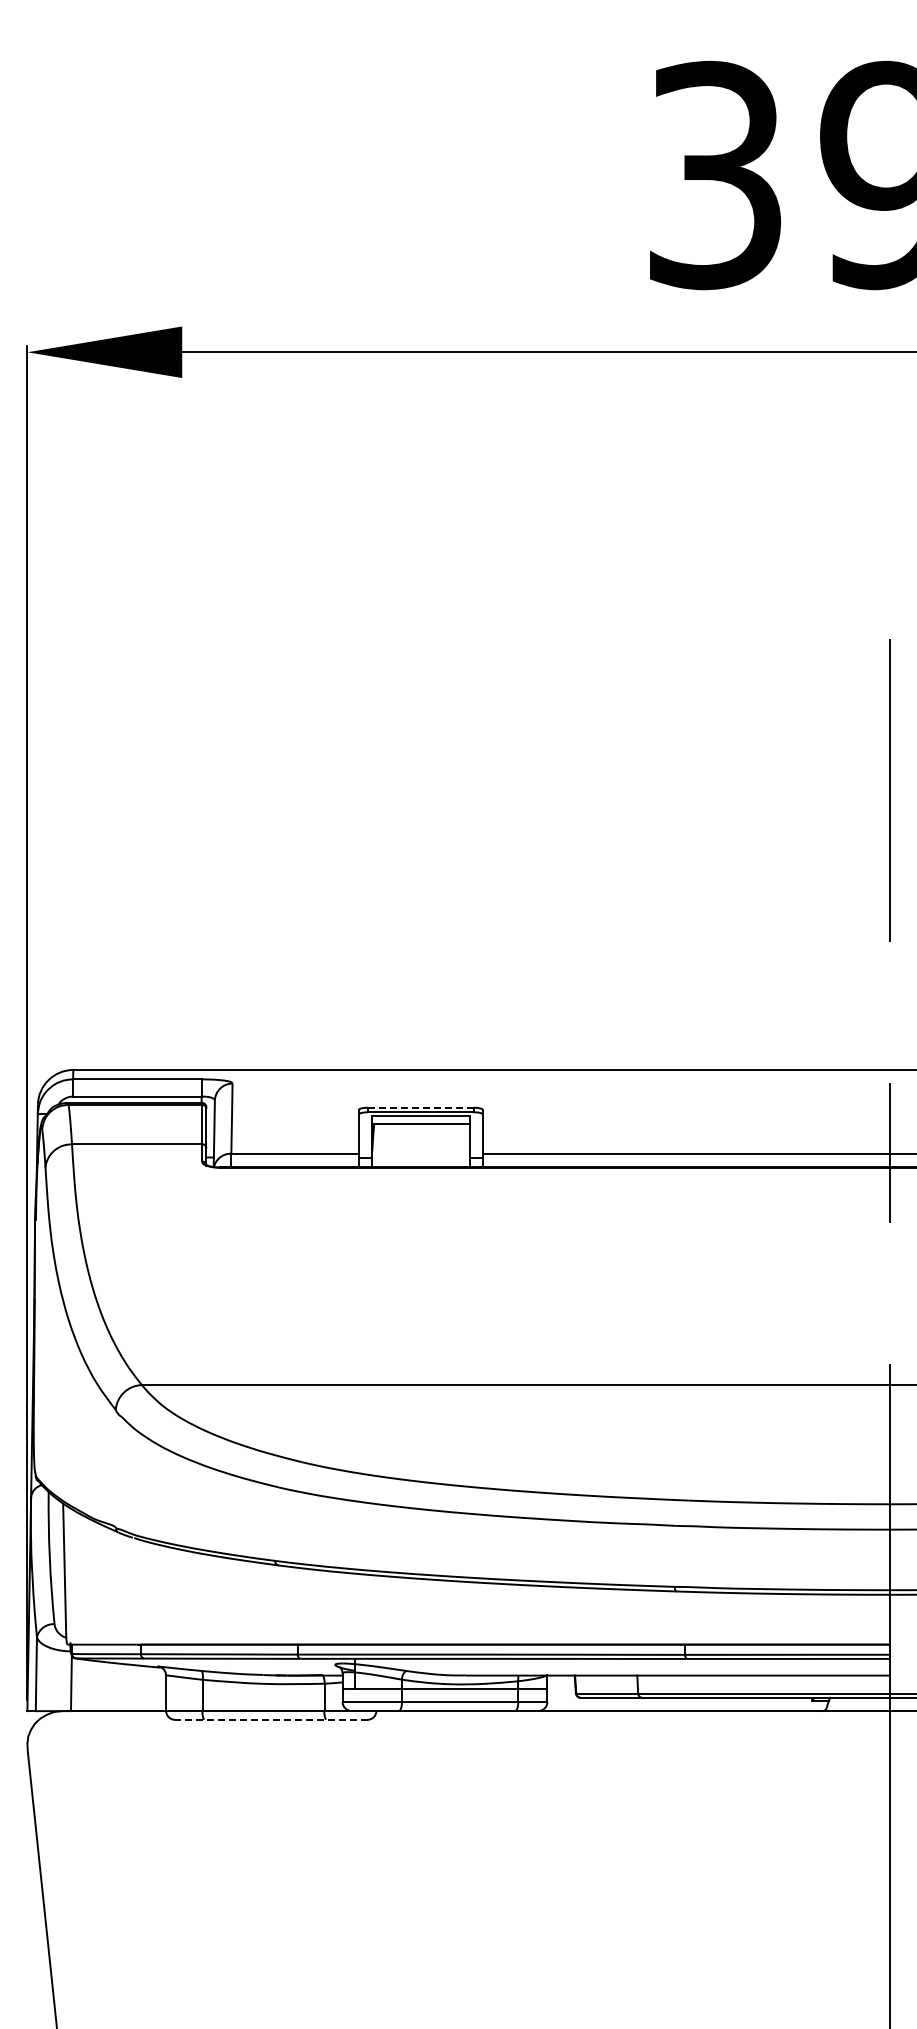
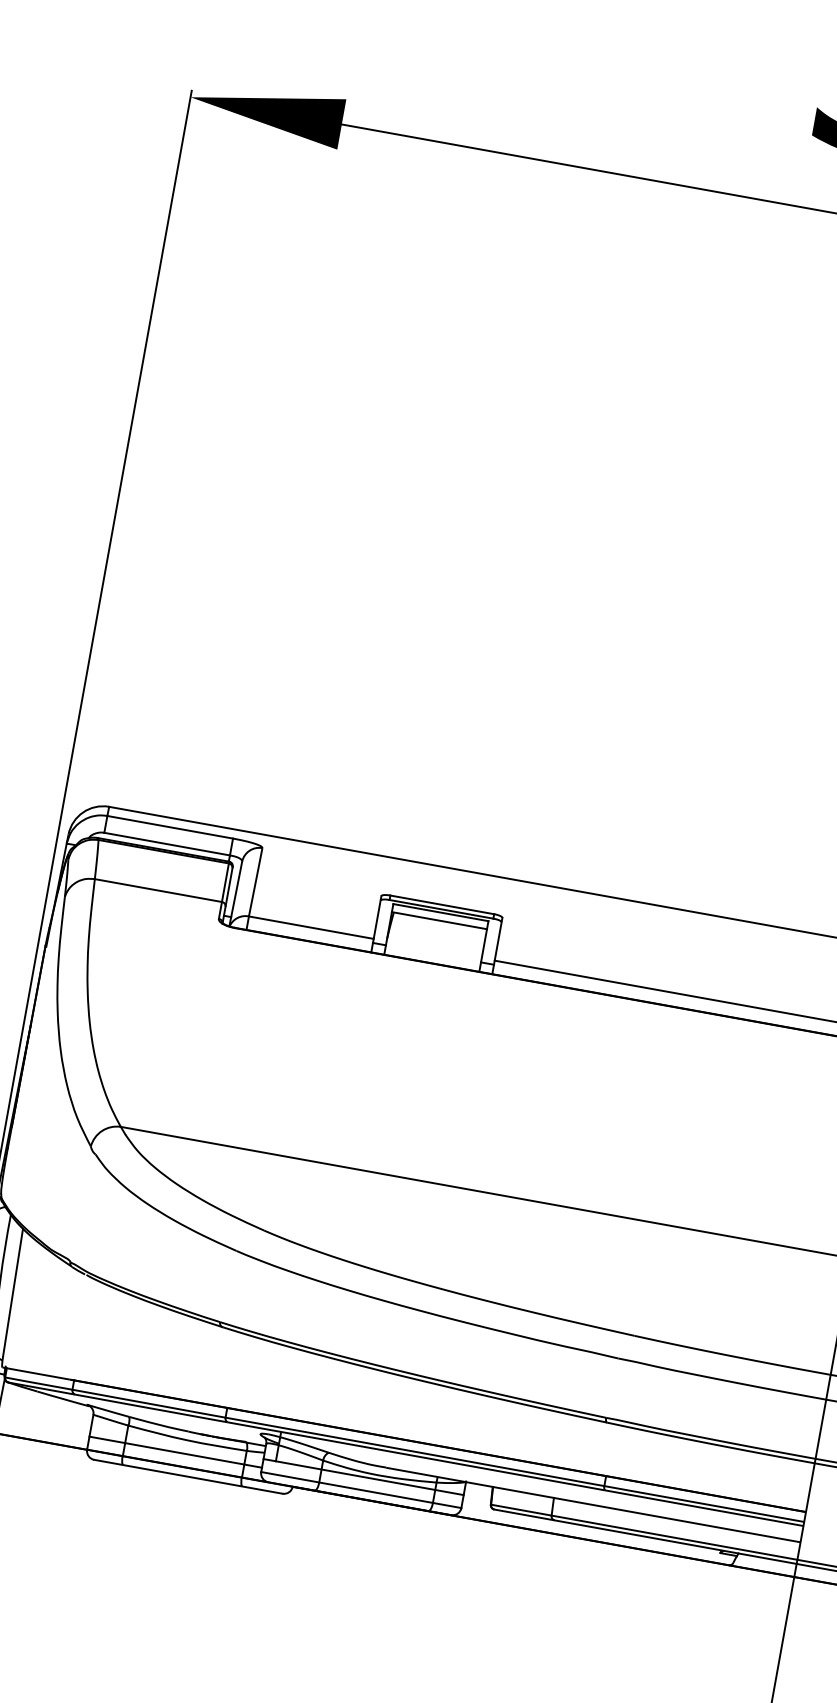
line: (421, 1107) -> (442, 904), dashed -> solid
line: (254, 1697) -> (175, 1452), added
line: (270, 1719) -> (187, 1476), dashed -> solid

